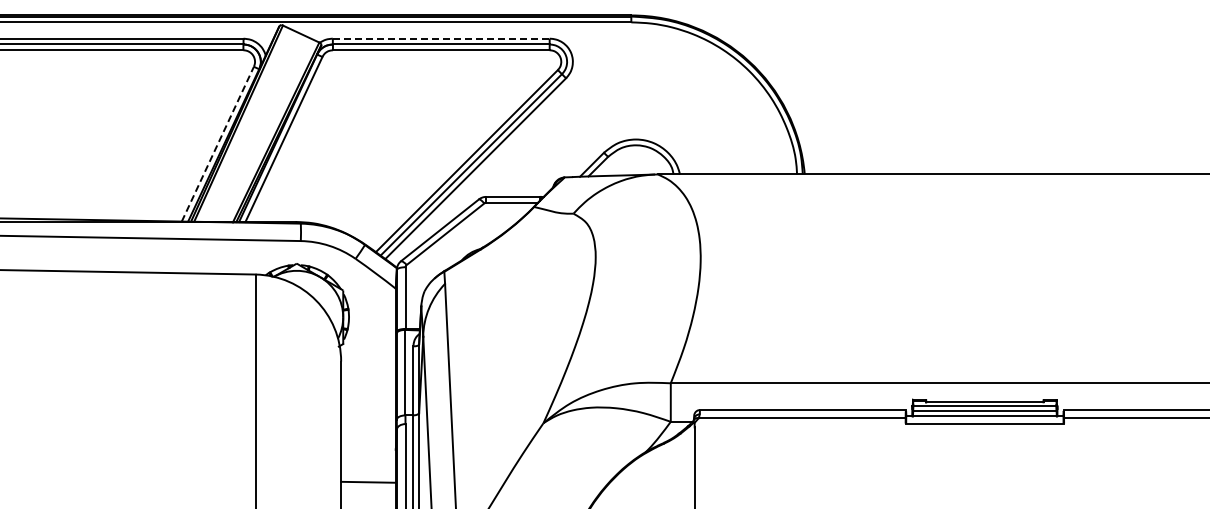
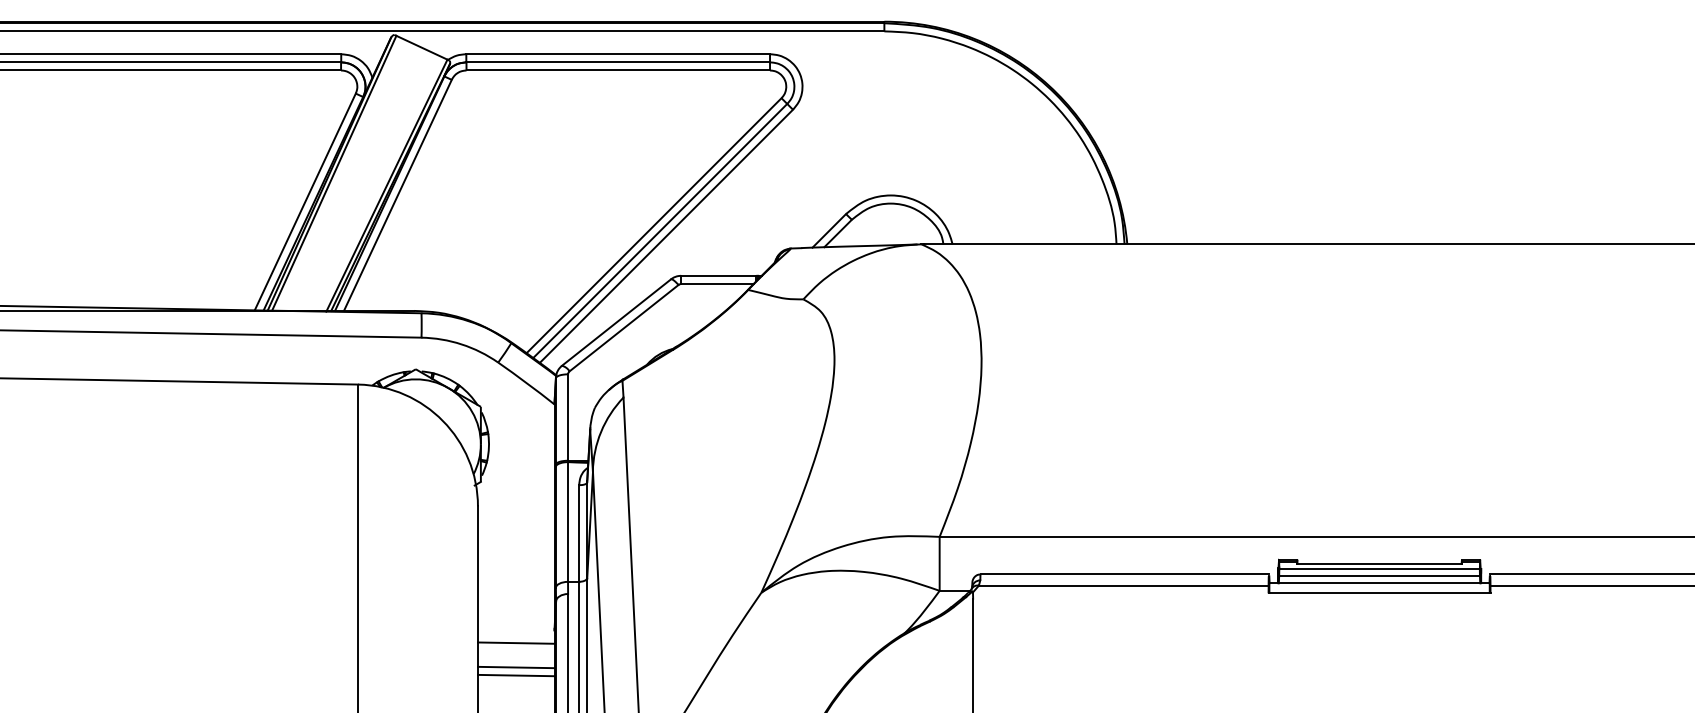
line: (441, 38) -> (618, 53), dashed -> solid
line: (218, 143) -> (306, 201), dashed -> solid
line: (368, 458) -> (516, 642), added
line: (368, 476) -> (516, 667), added

